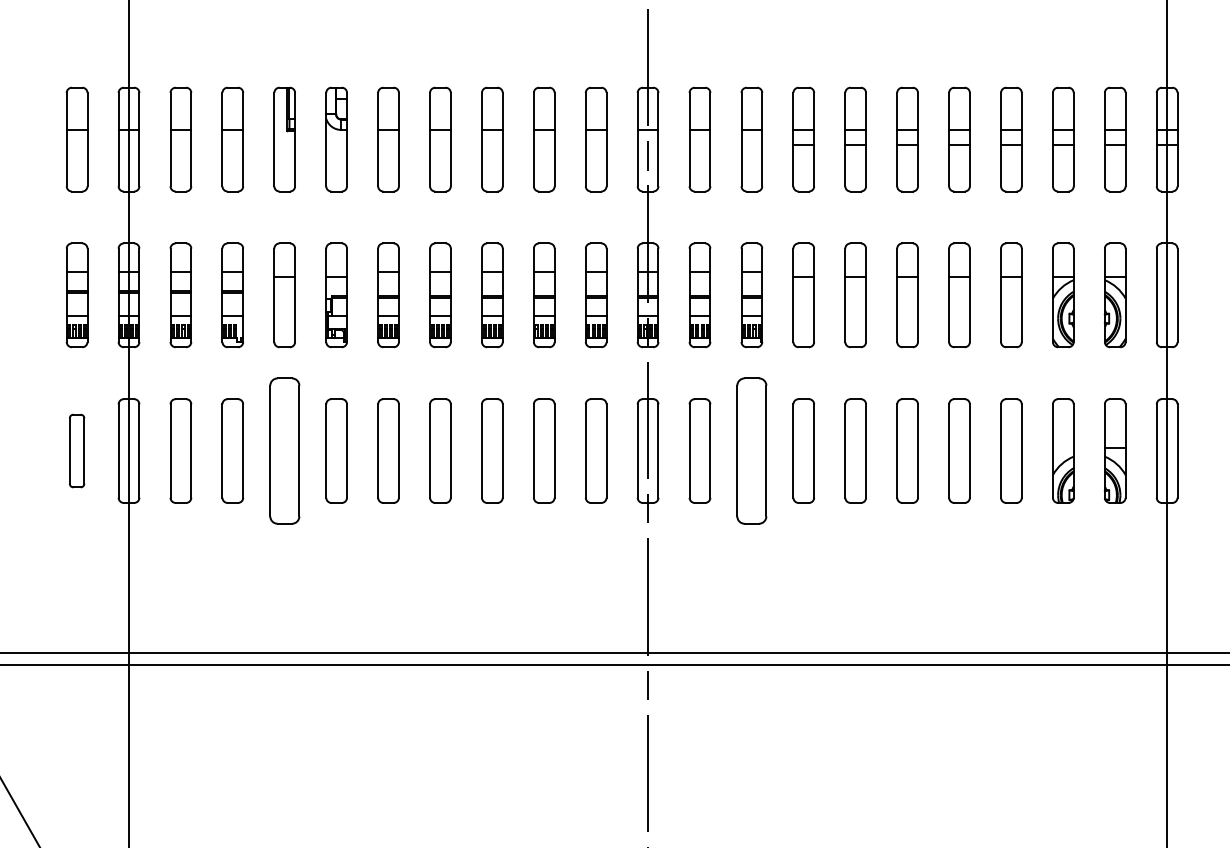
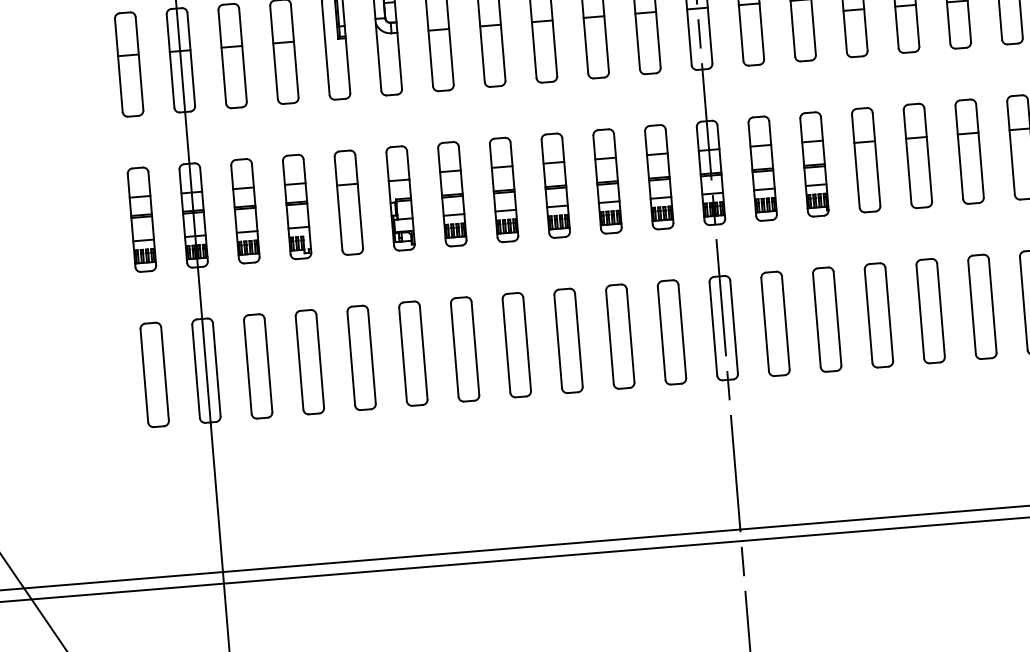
part: (76, 450) -> (154, 374), size x1.43
part: (284, 450) -> (361, 357), size x0.71
part: (751, 450) -> (826, 319), size x0.71

